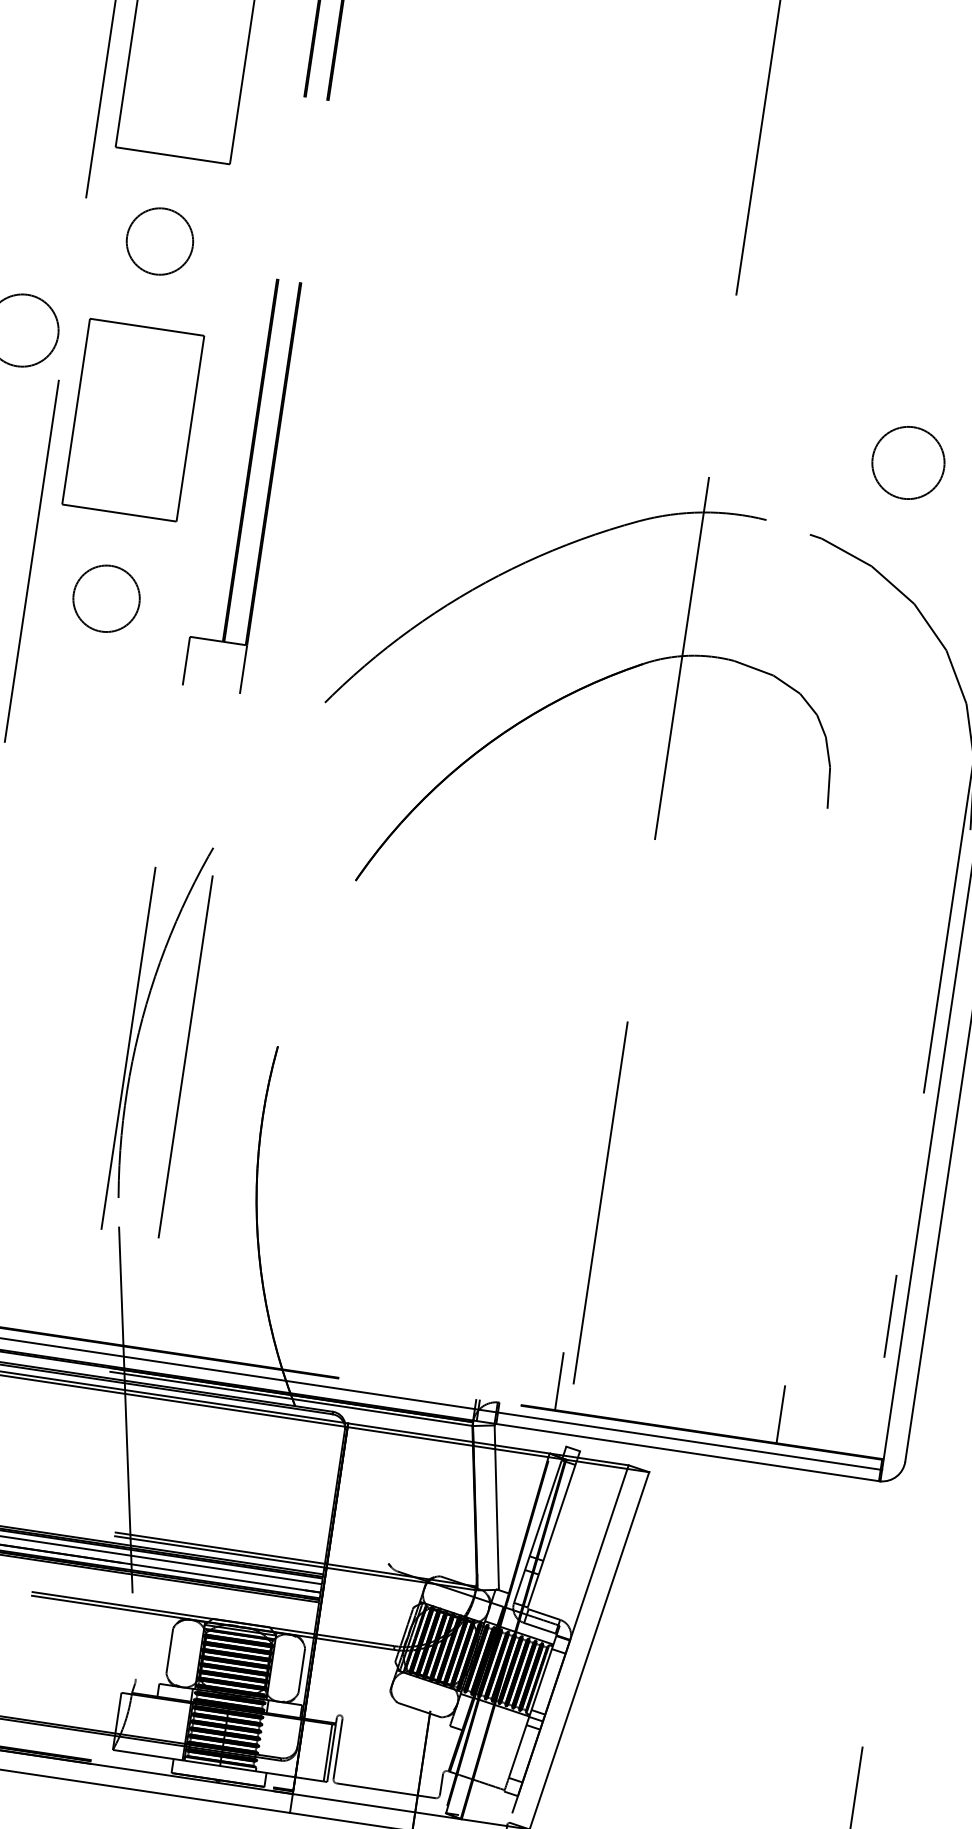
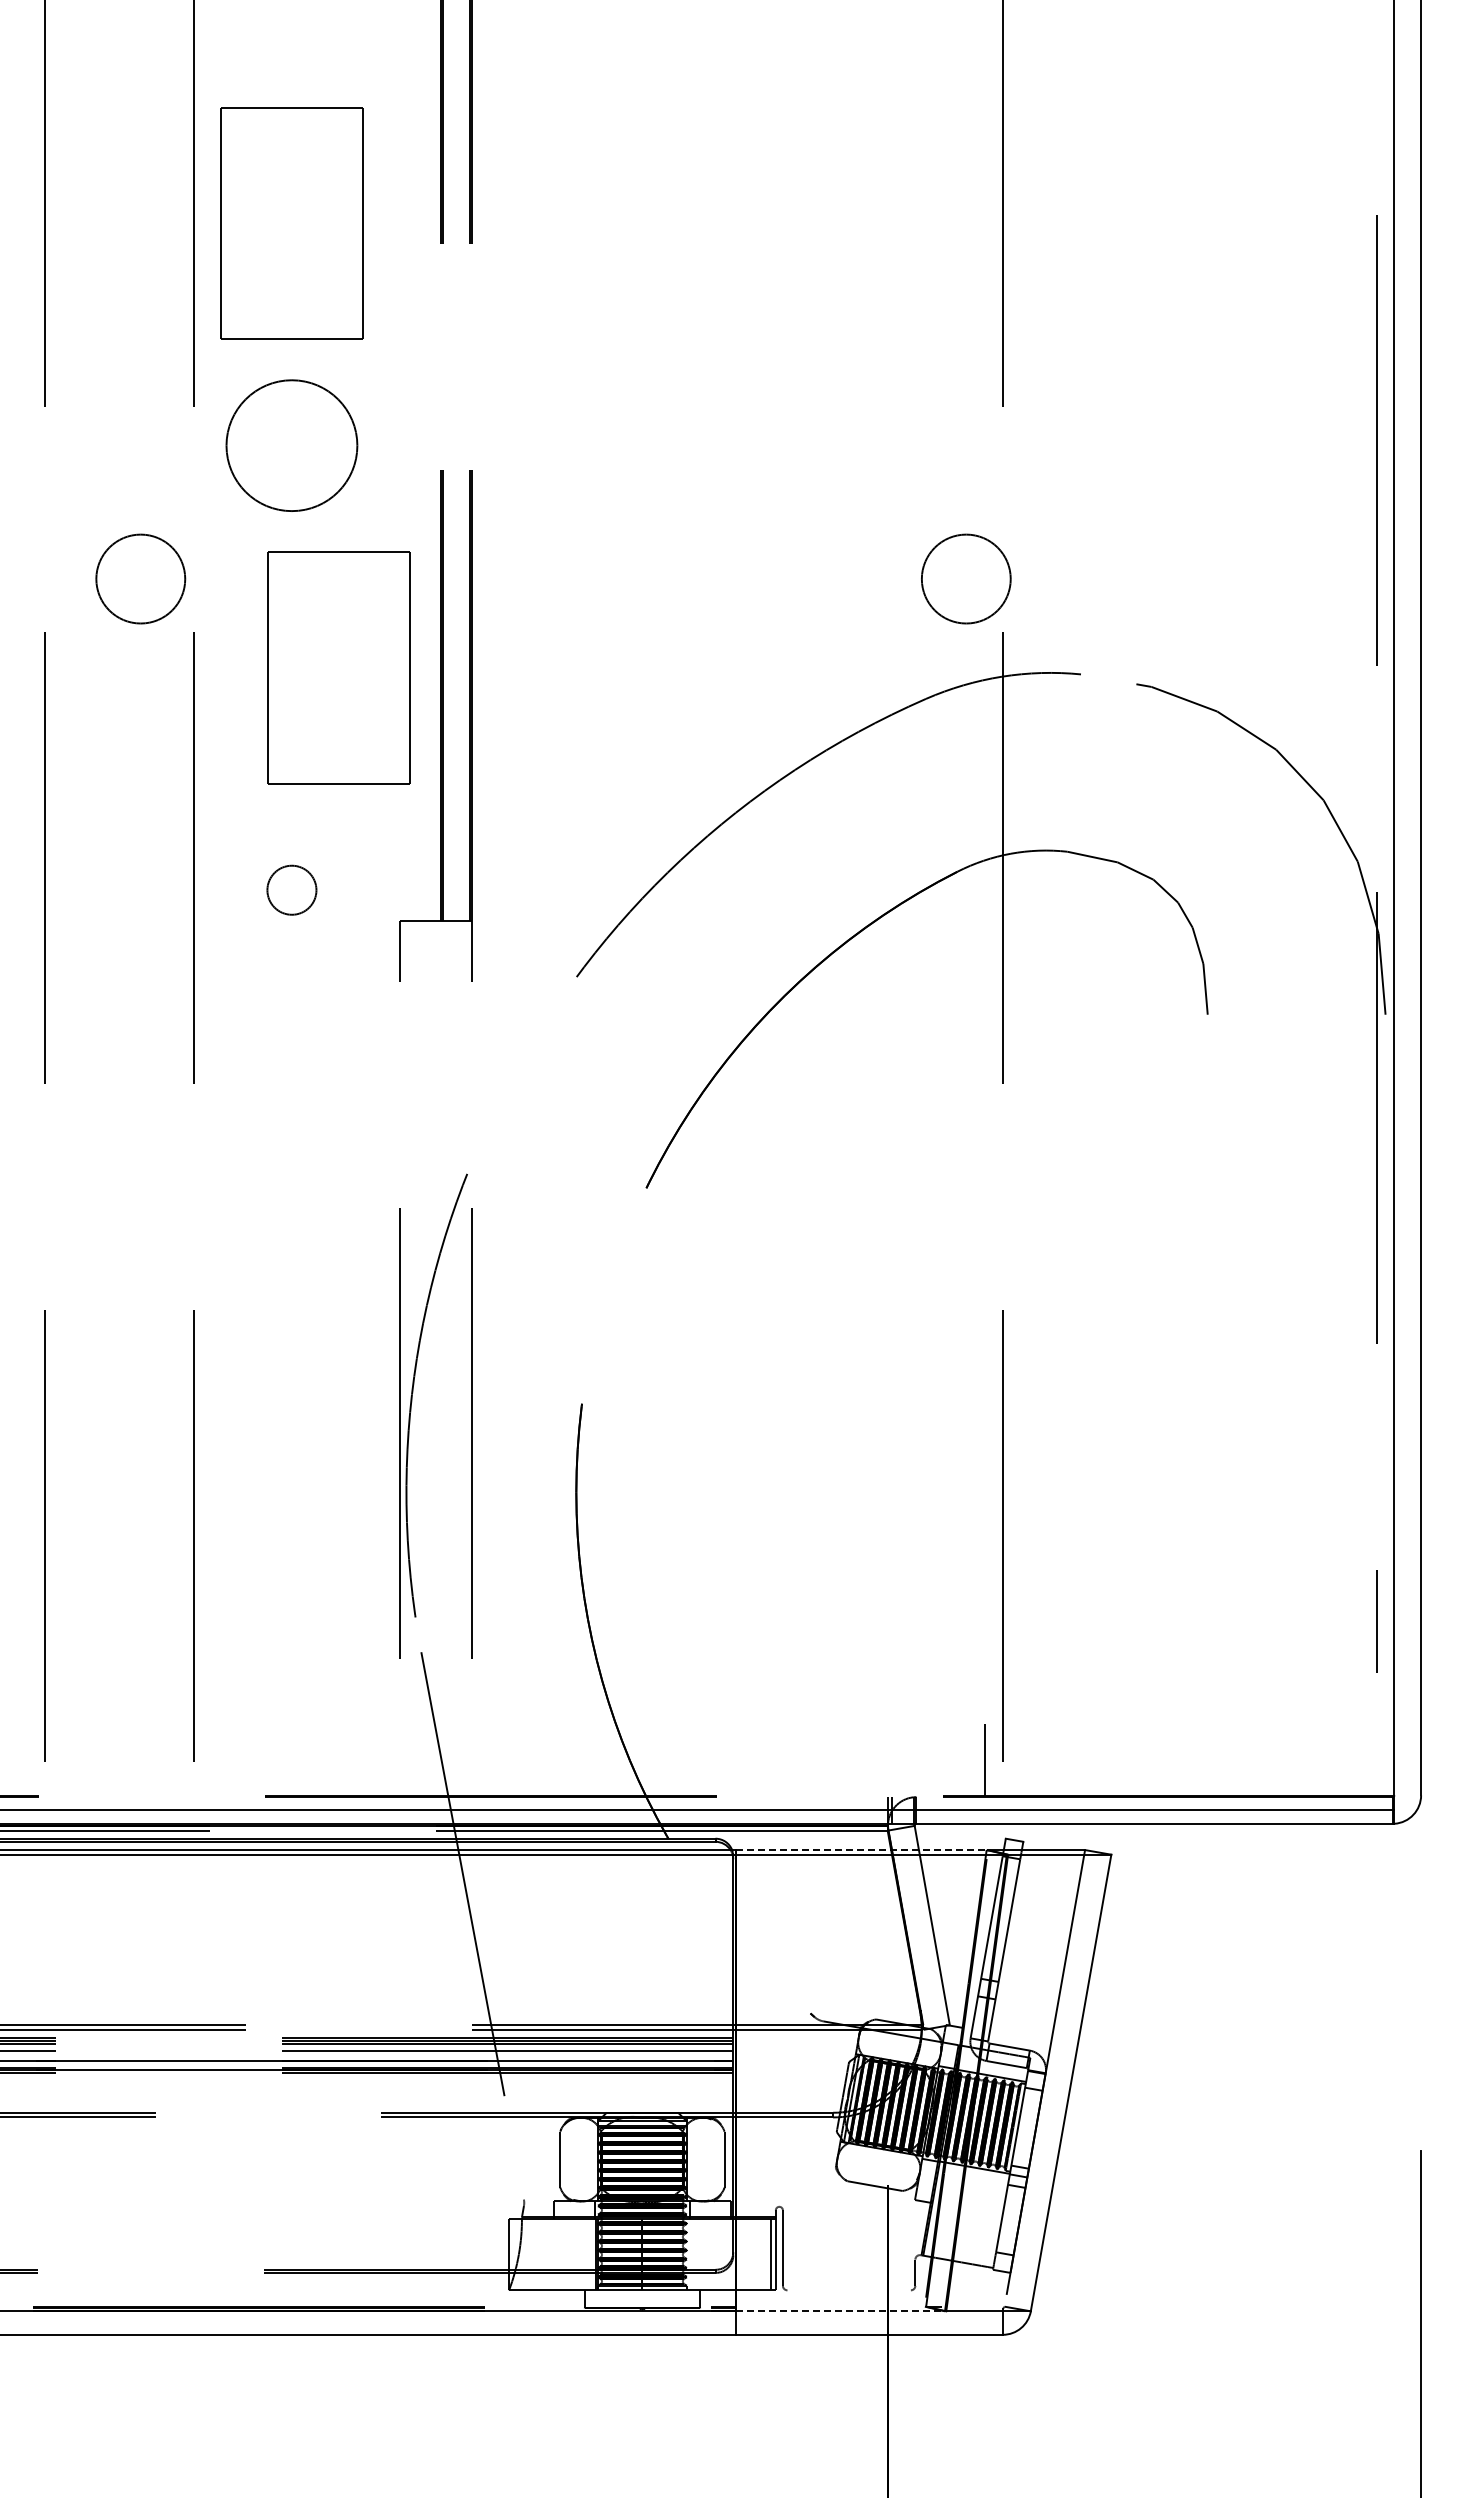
circle: (159, 241) -> (291, 445), size x1.6
part: (132, 419) -> (338, 667), moved
circle: (908, 462) -> (966, 578), moved
circle: (106, 598) -> (291, 890), size x0.6
line: (781, 1414) -> (1261, 1760), removed
line: (448, 1438) -> (861, 1850), solid -> dashed
line: (385, 1790) -> (848, 2290), removed
line: (377, 1806) -> (841, 2311), solid -> dashed

